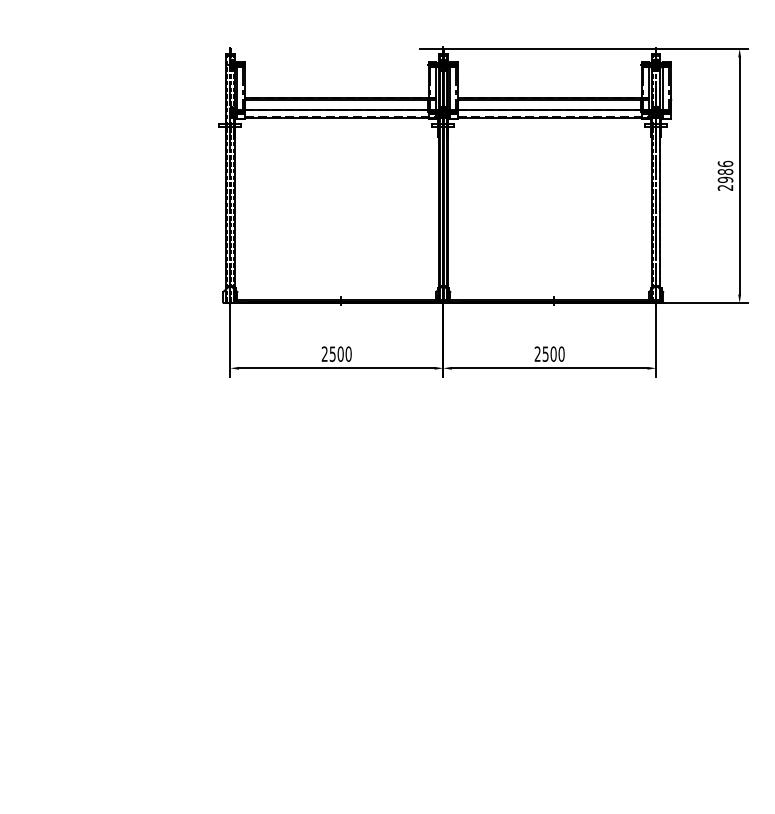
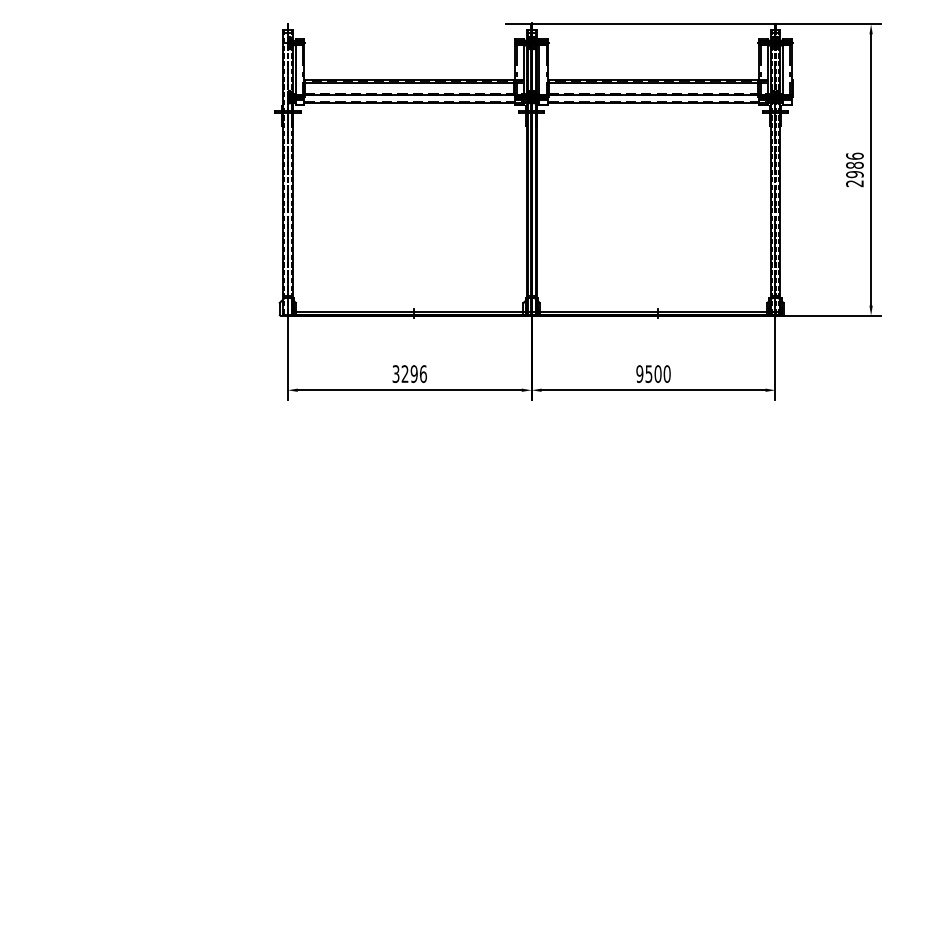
text: (537, 353) -> (639, 373), 2500 -> 9500
text: (336, 354) -> (409, 374), 2500 -> 3296

